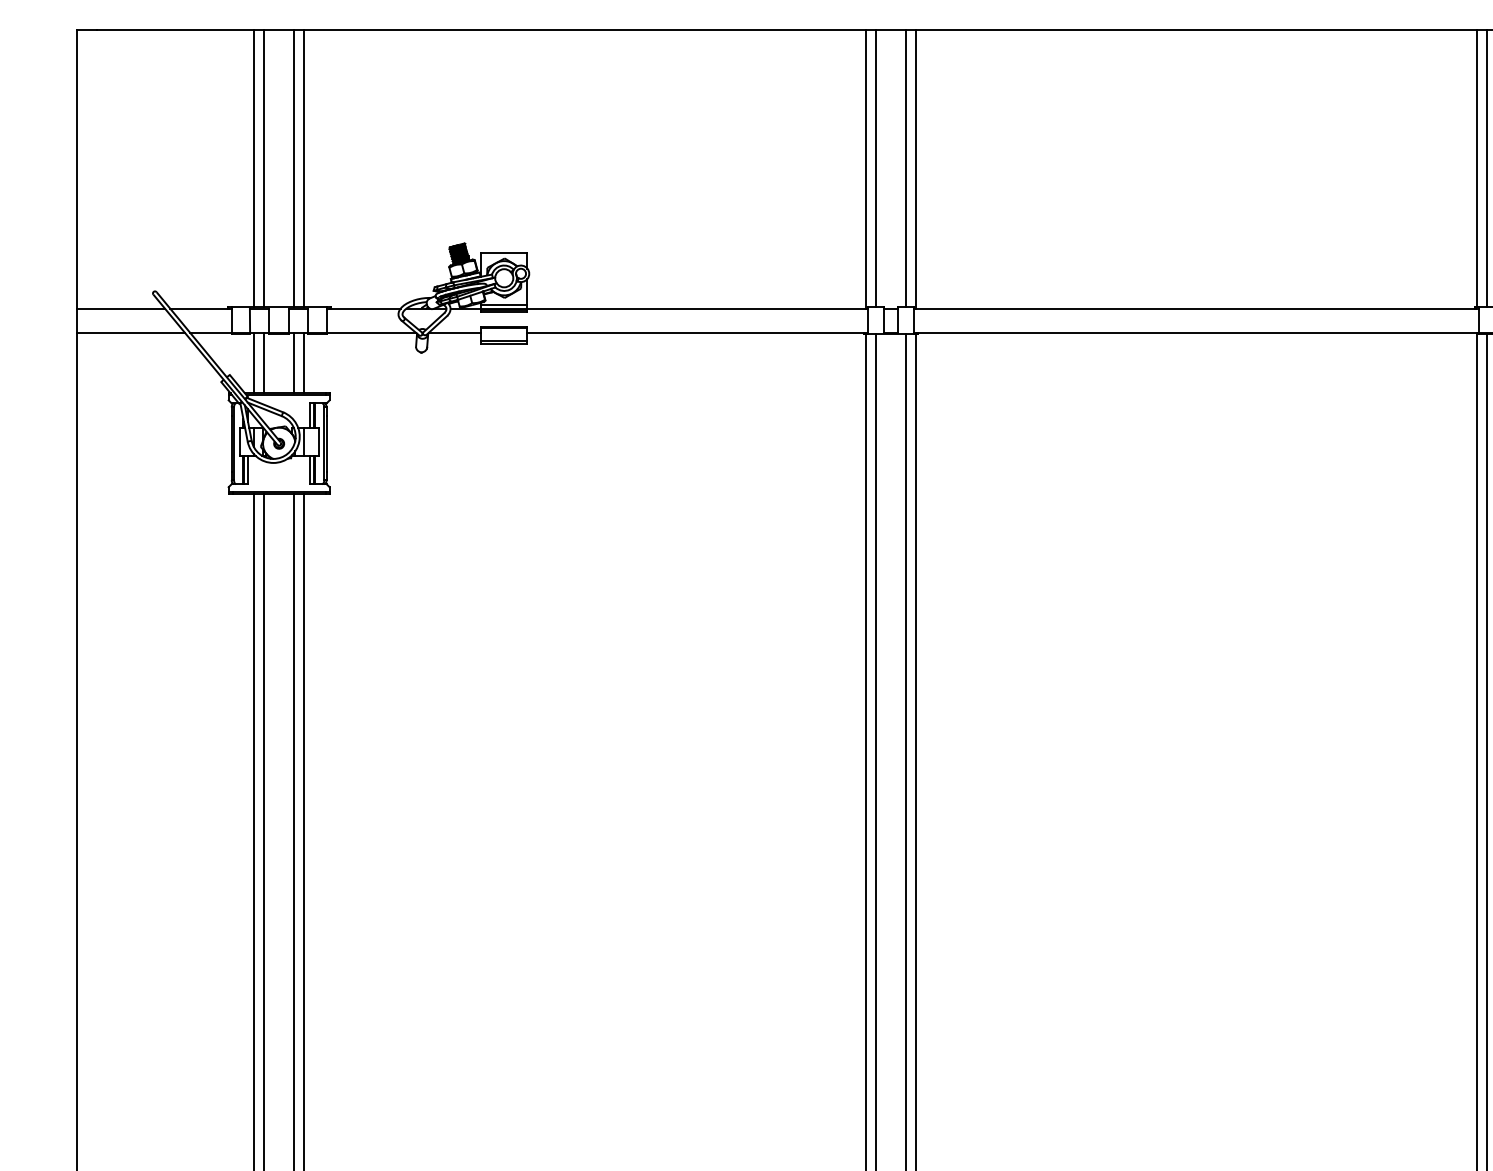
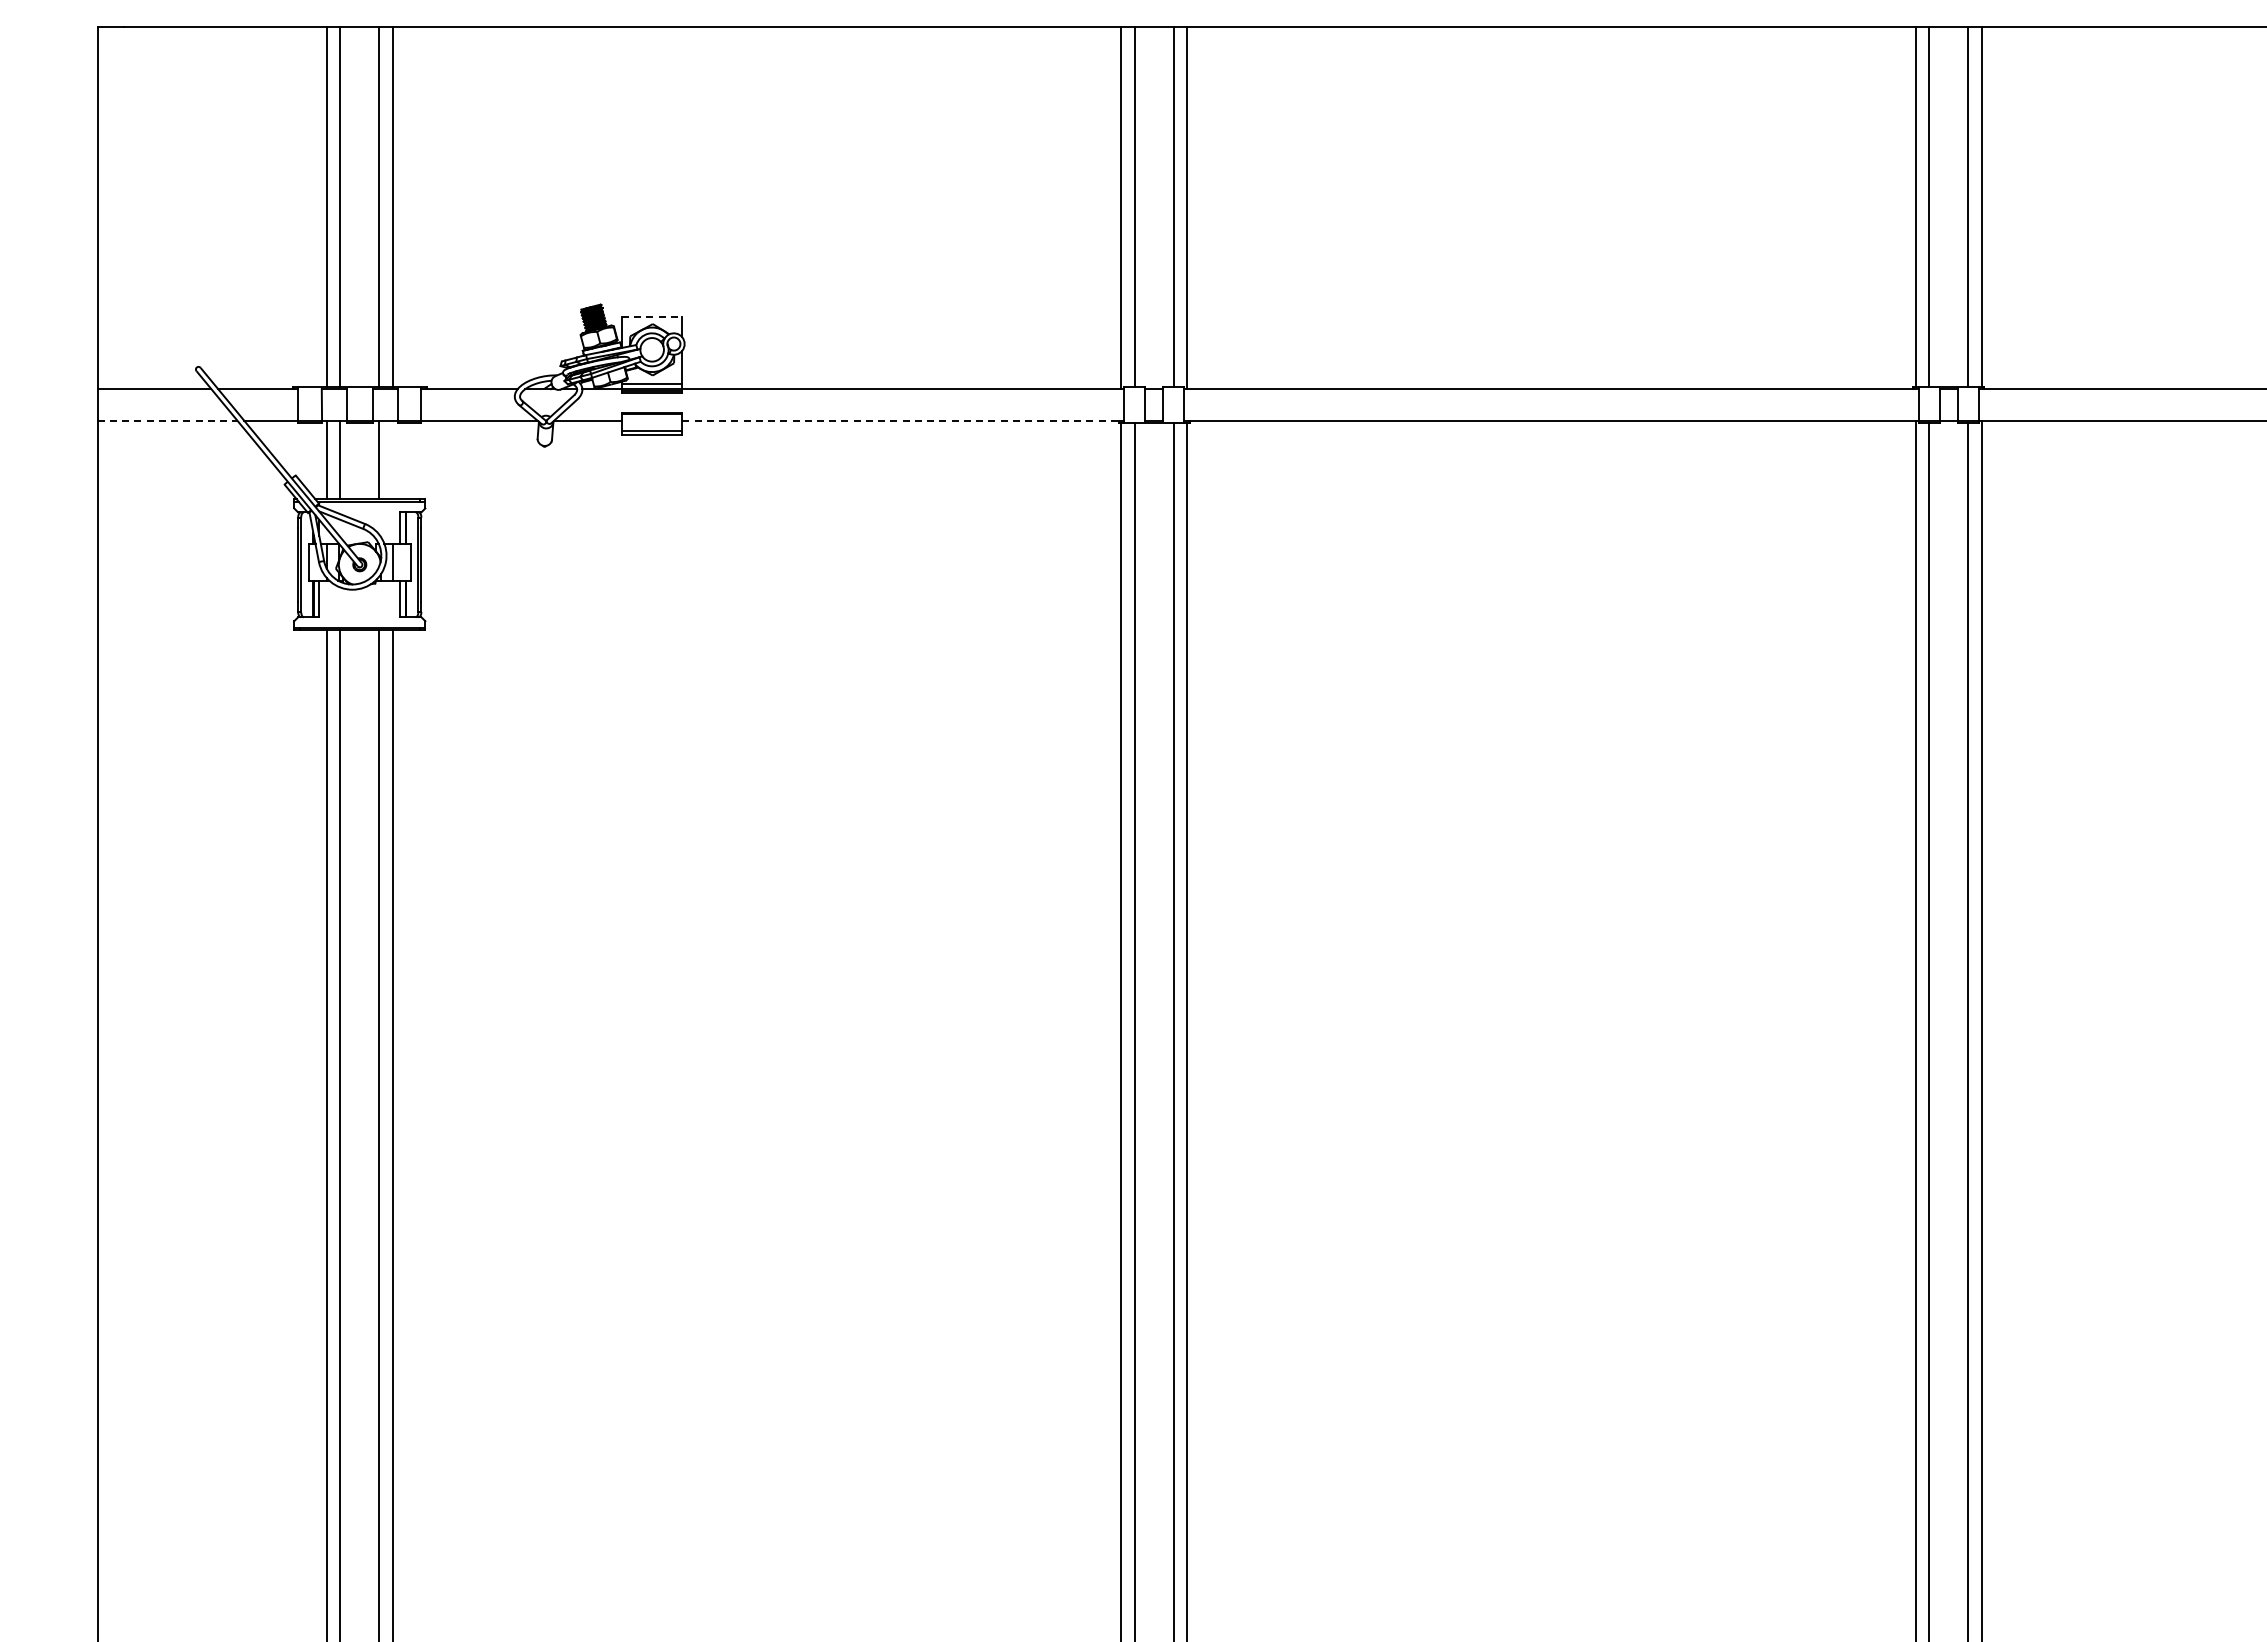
line: (504, 253) -> (652, 317), solid -> dashed
line: (131, 332) -> (167, 420), solid -> dashed
line: (696, 332) -> (901, 420), solid -> dashed
line: (304, 362) -> (392, 459), removed

